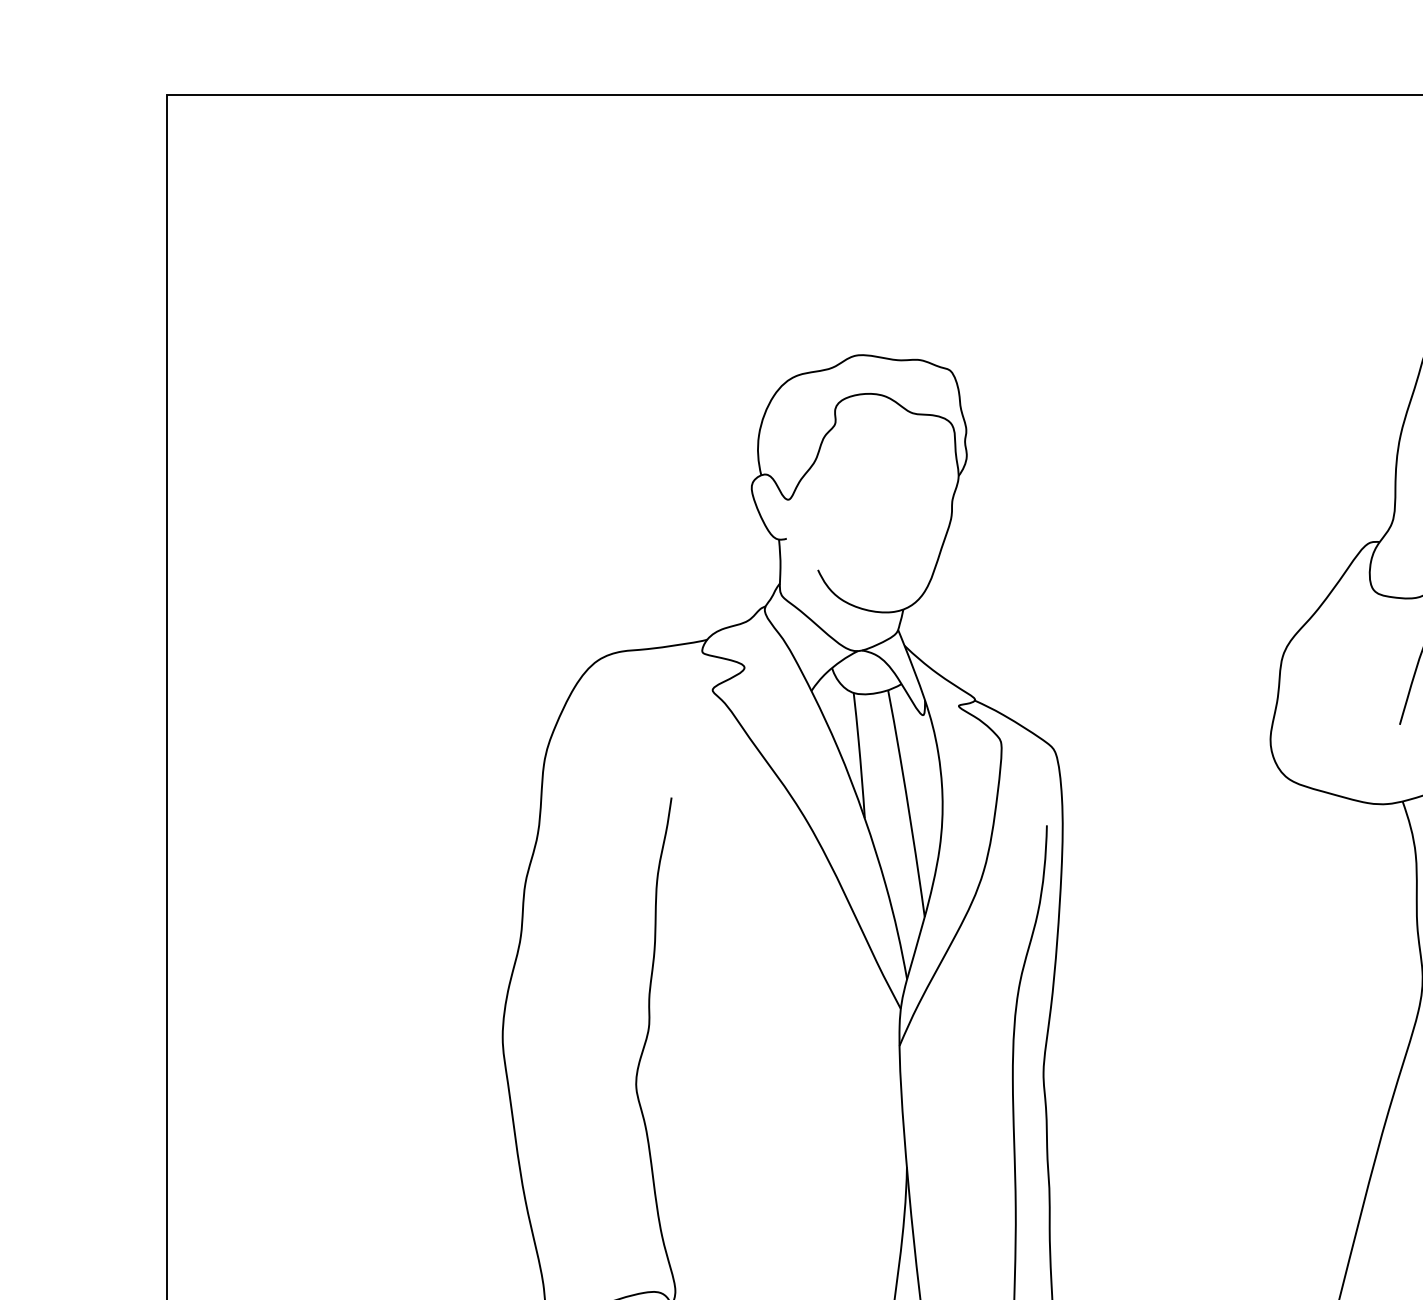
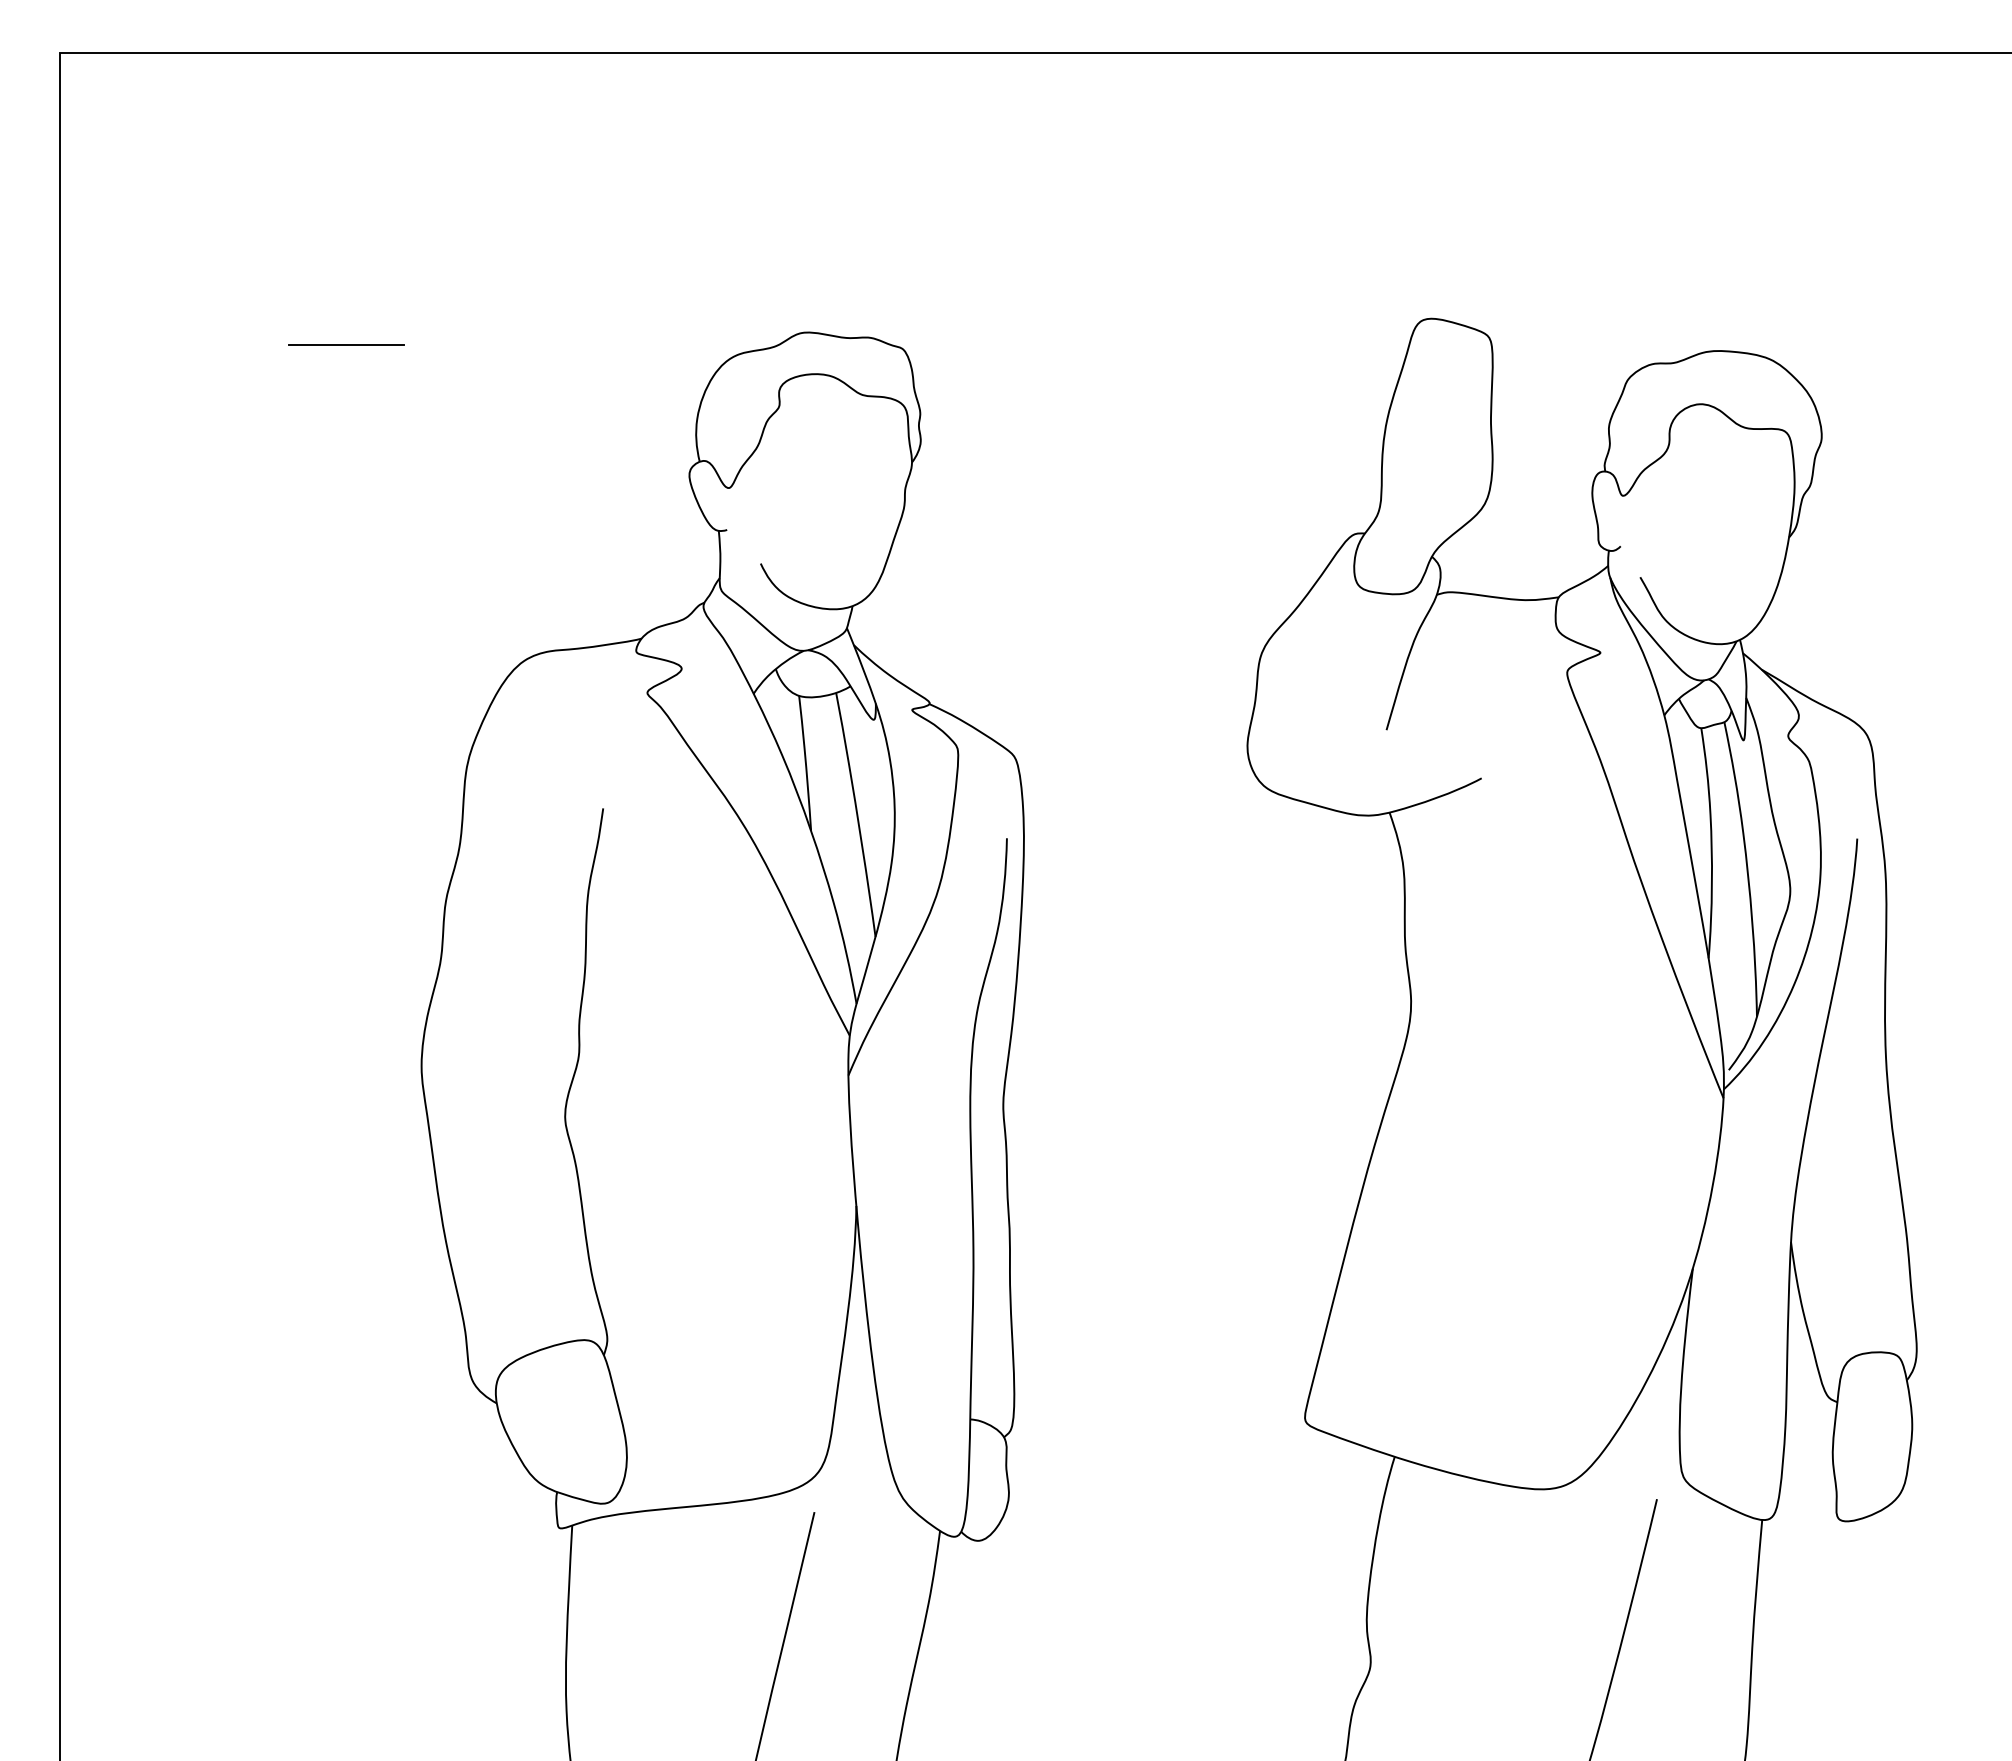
line: (432, 366) -> (346, 344), added

